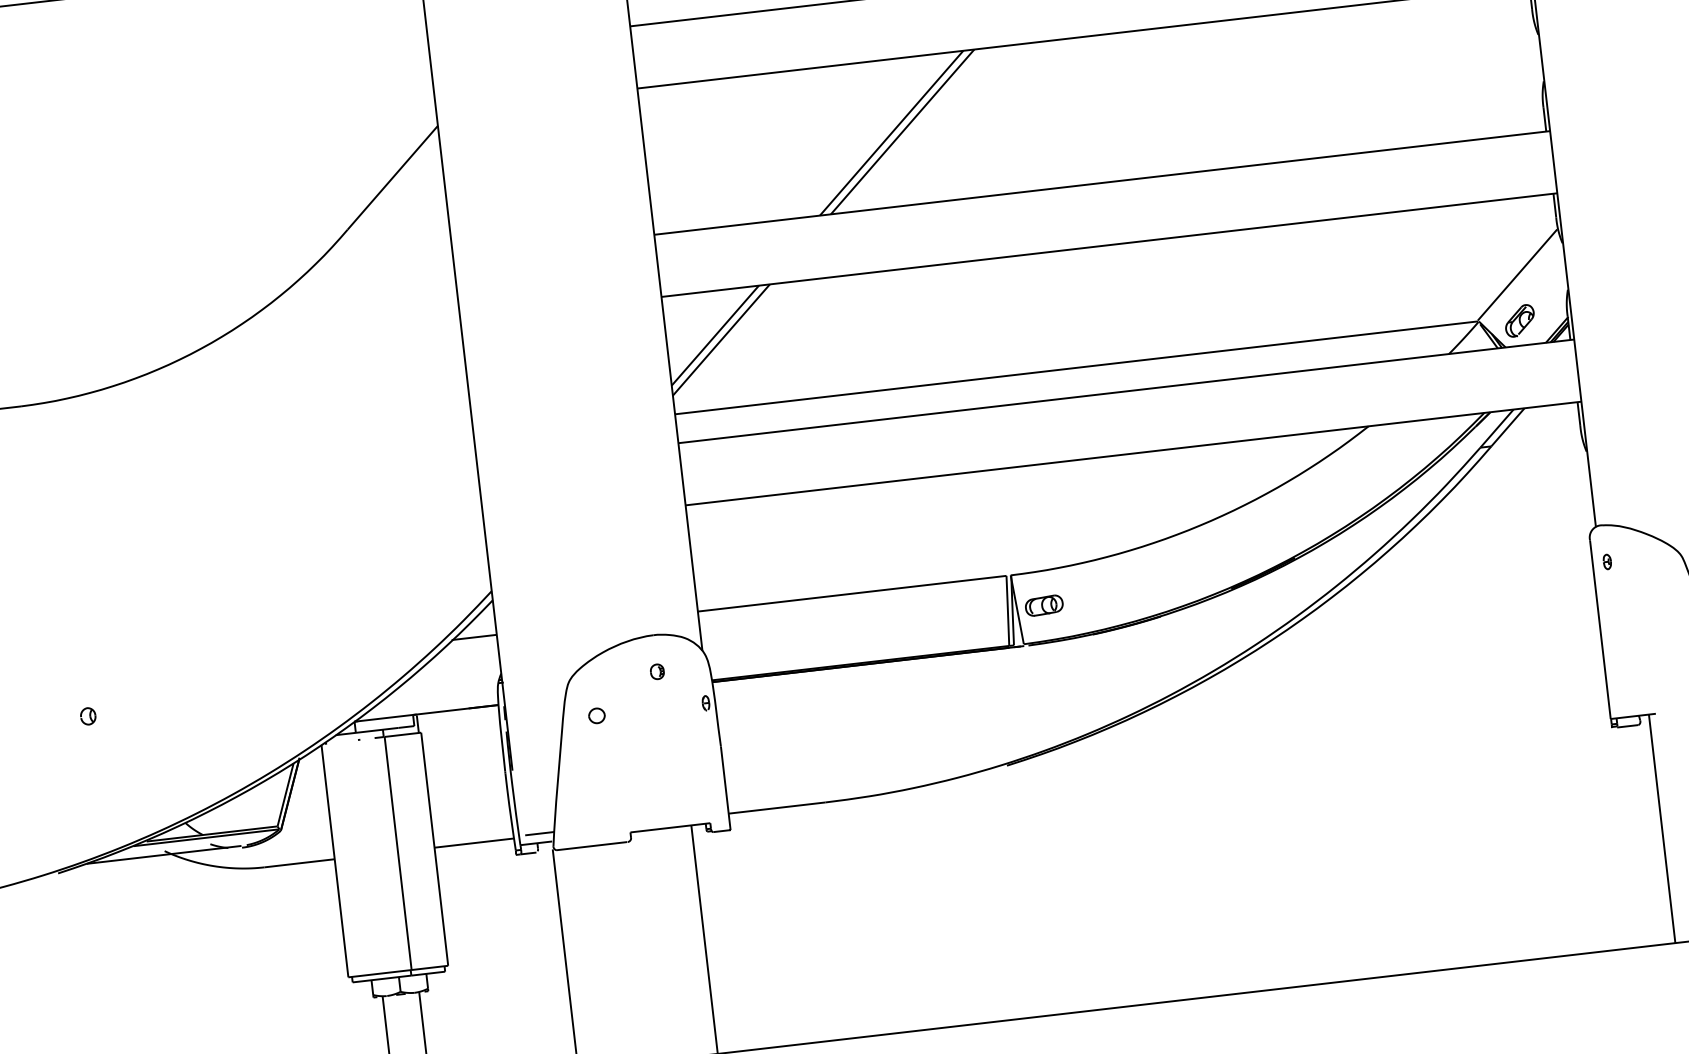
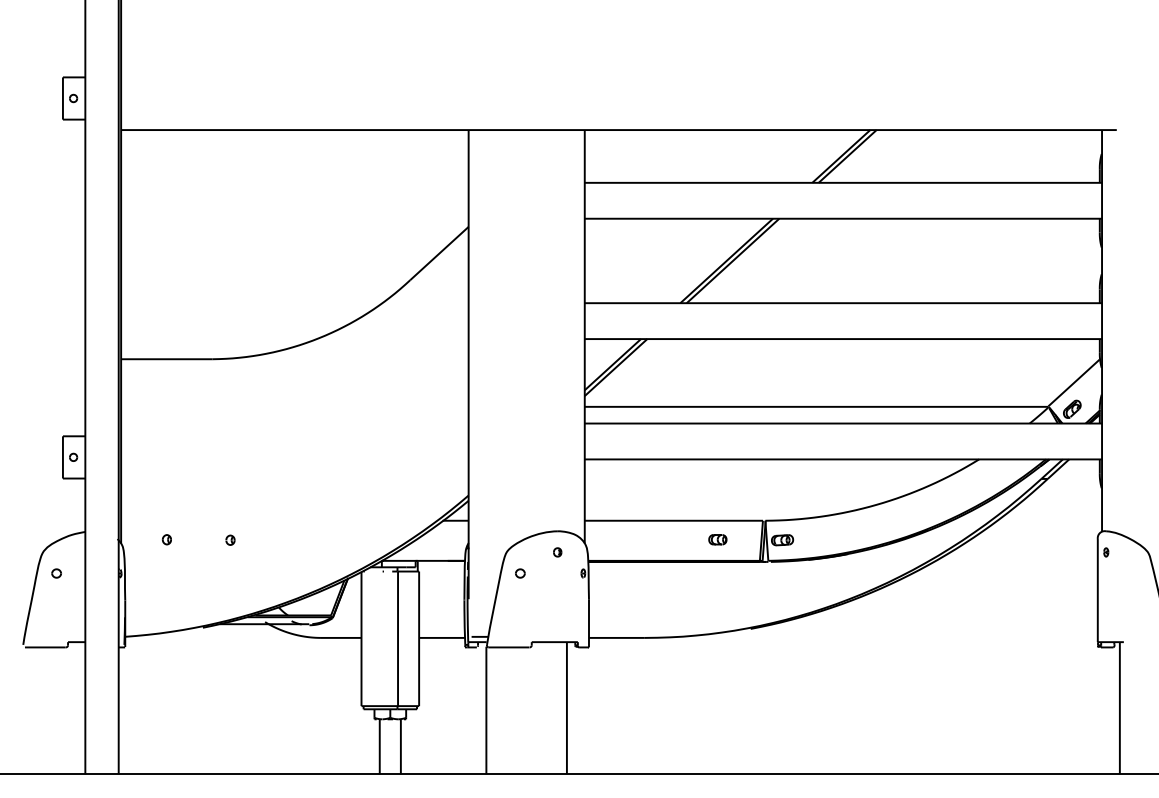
part: (931, 617) -> (717, 539), added

